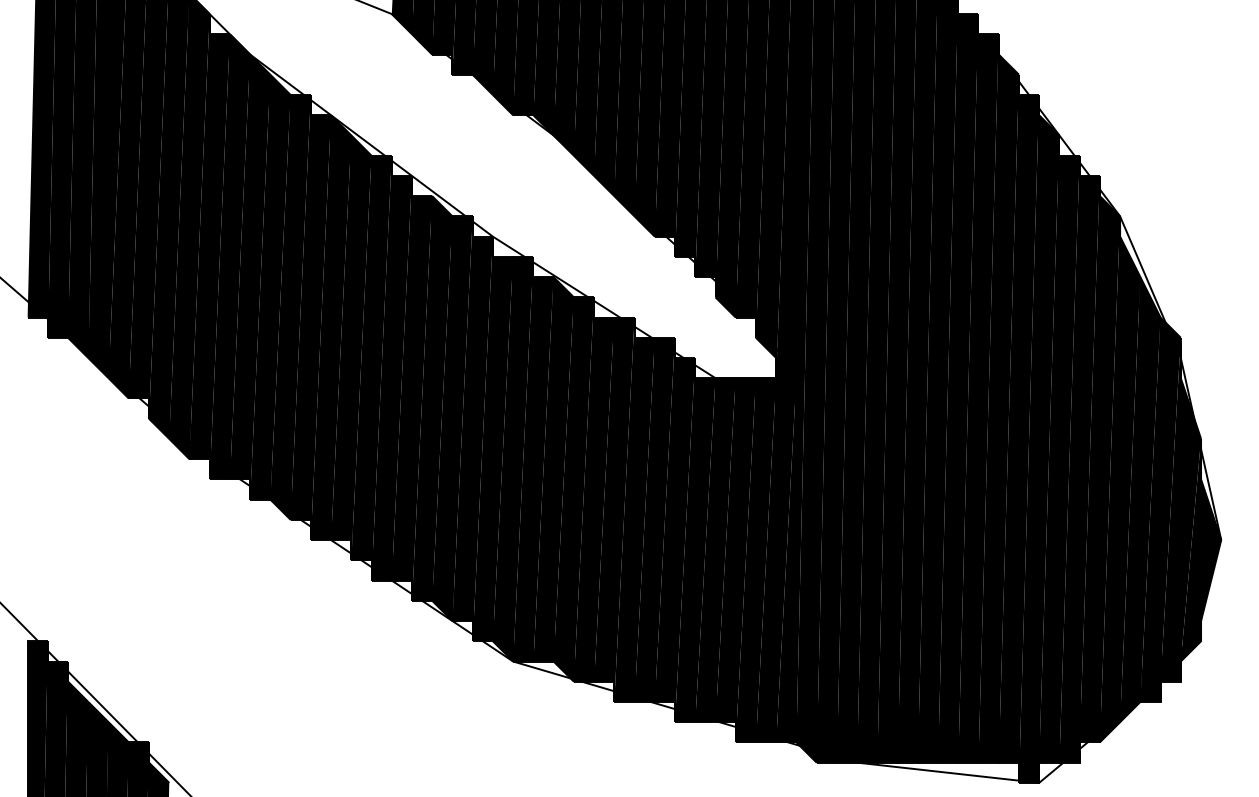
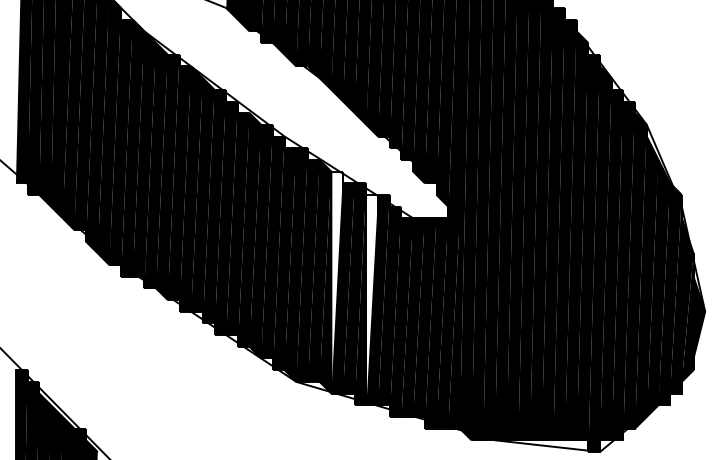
fill: (584, 489) -> (337, 282), removed
fill: (645, 518) -> (372, 299), removed

